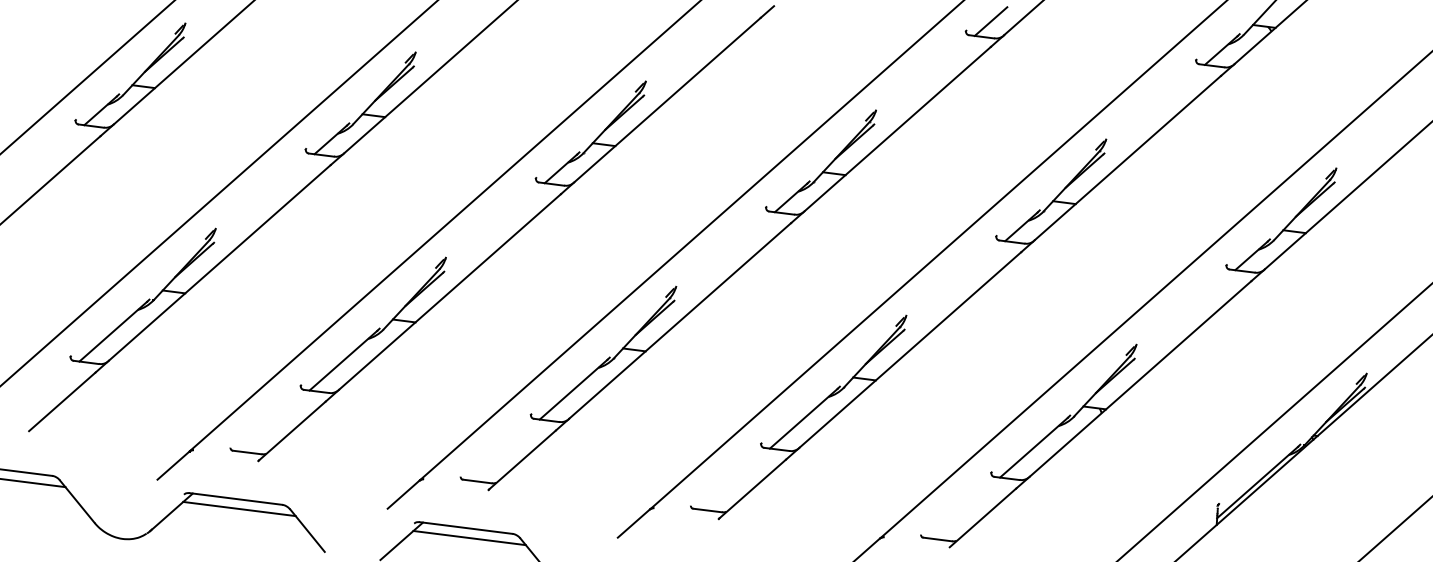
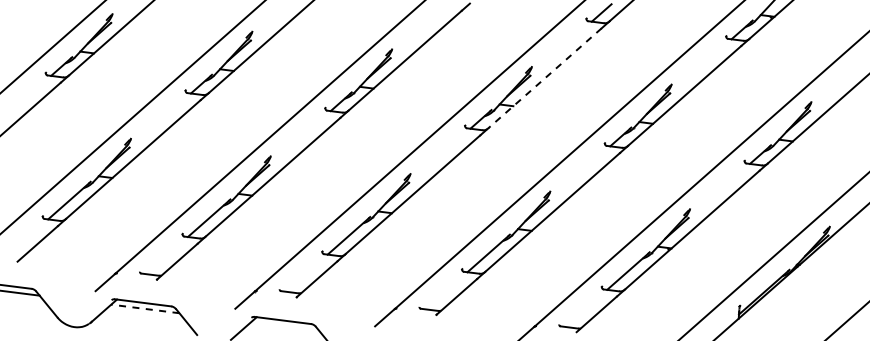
line: (898, 129) -> (545, 78), solid -> dashed
line: (238, 508) -> (144, 308), solid -> dashed
line: (468, 537) -> (284, 326), removed

